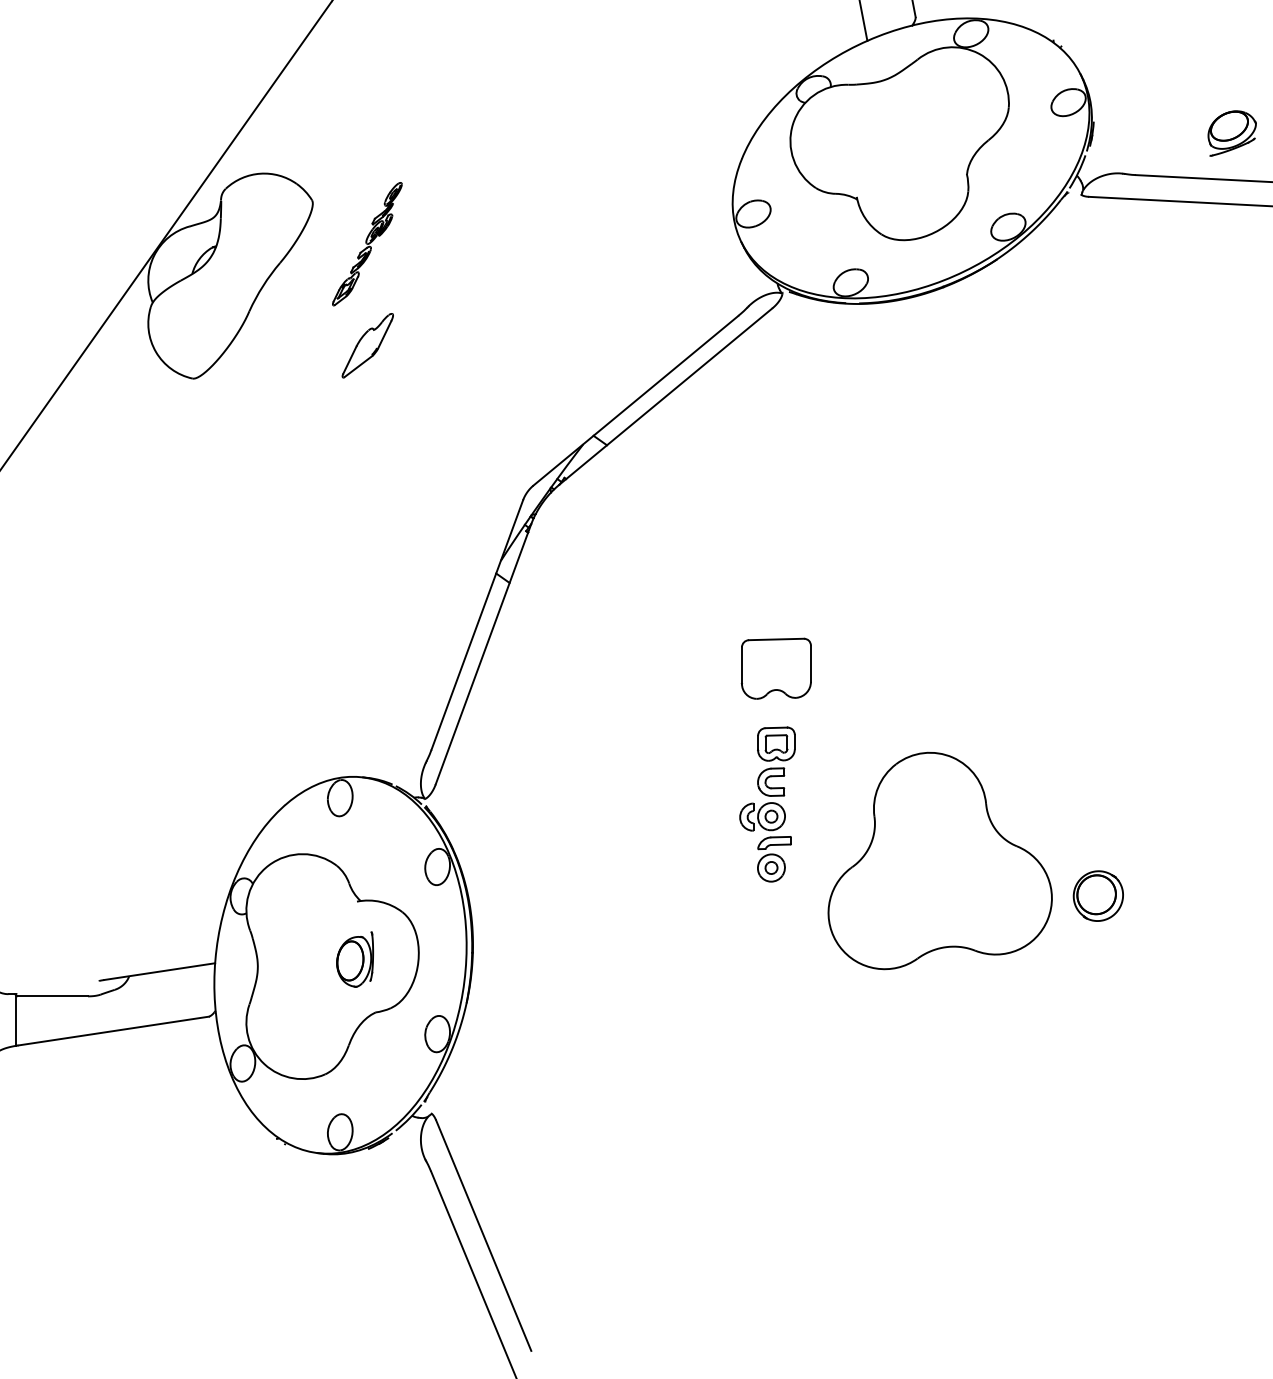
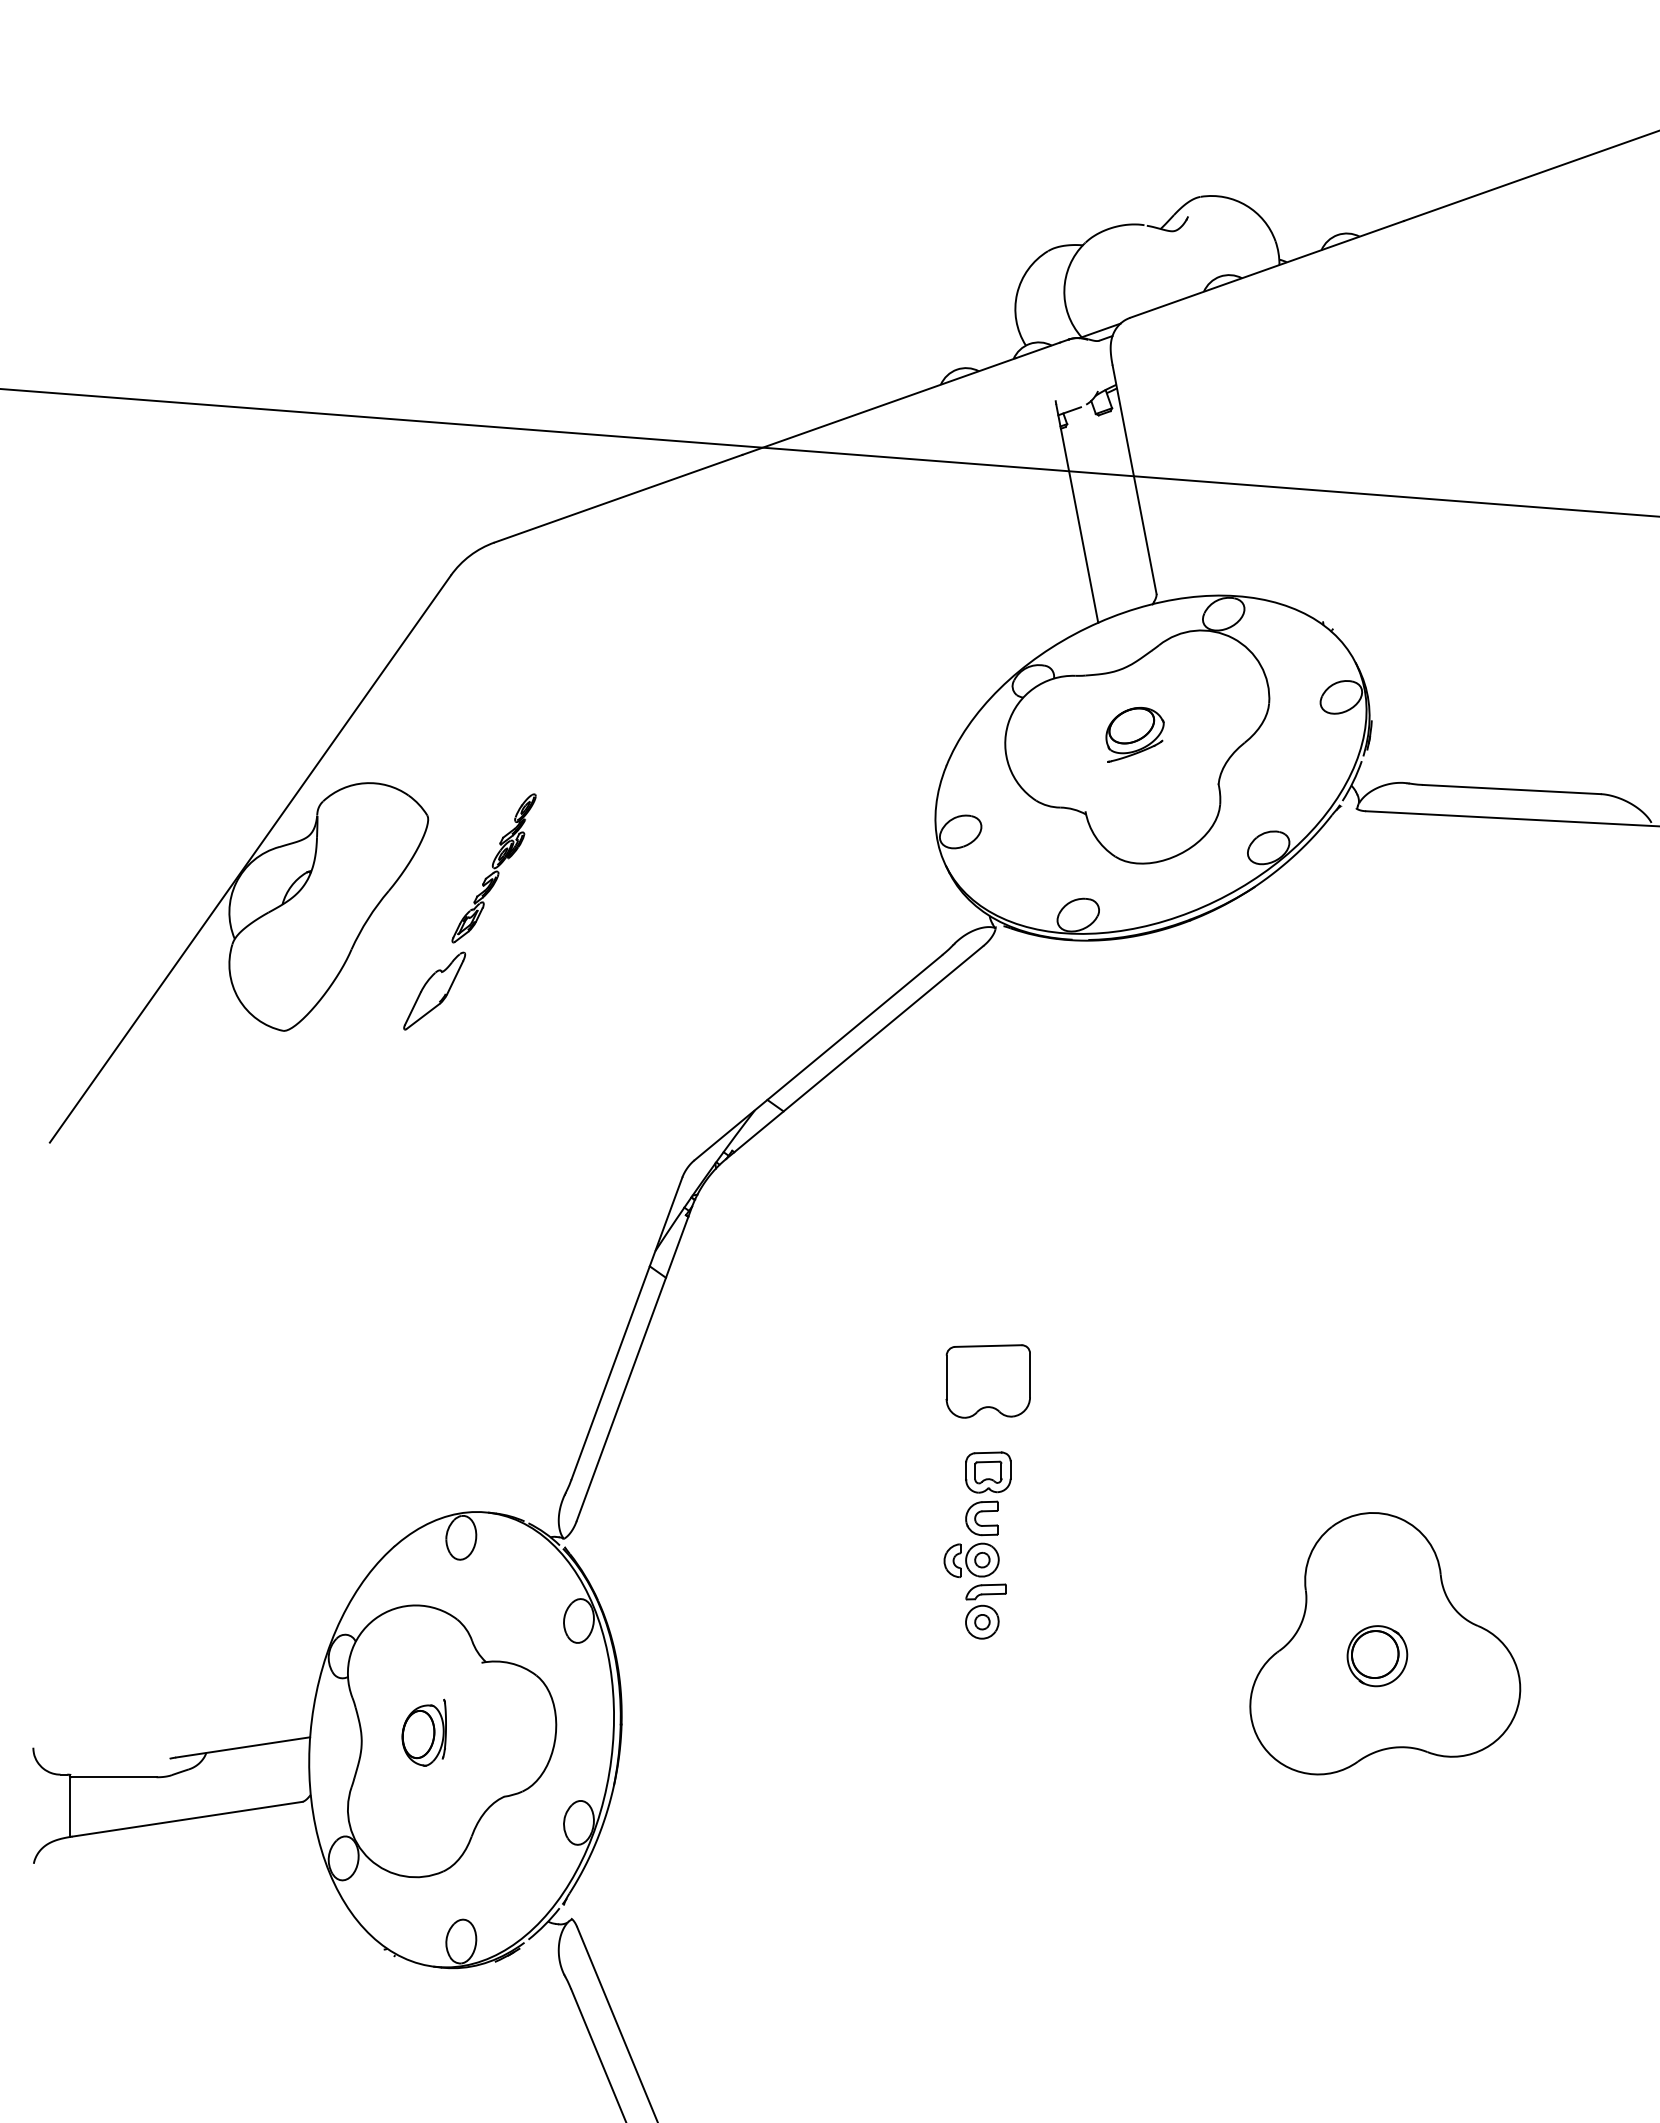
part: (1231, 133) -> (1134, 734), moved
part: (367, 345) -> (434, 990), moved
part: (940, 860) -> (1385, 1643), moved
part: (354, 959) -> (423, 1732), moved

